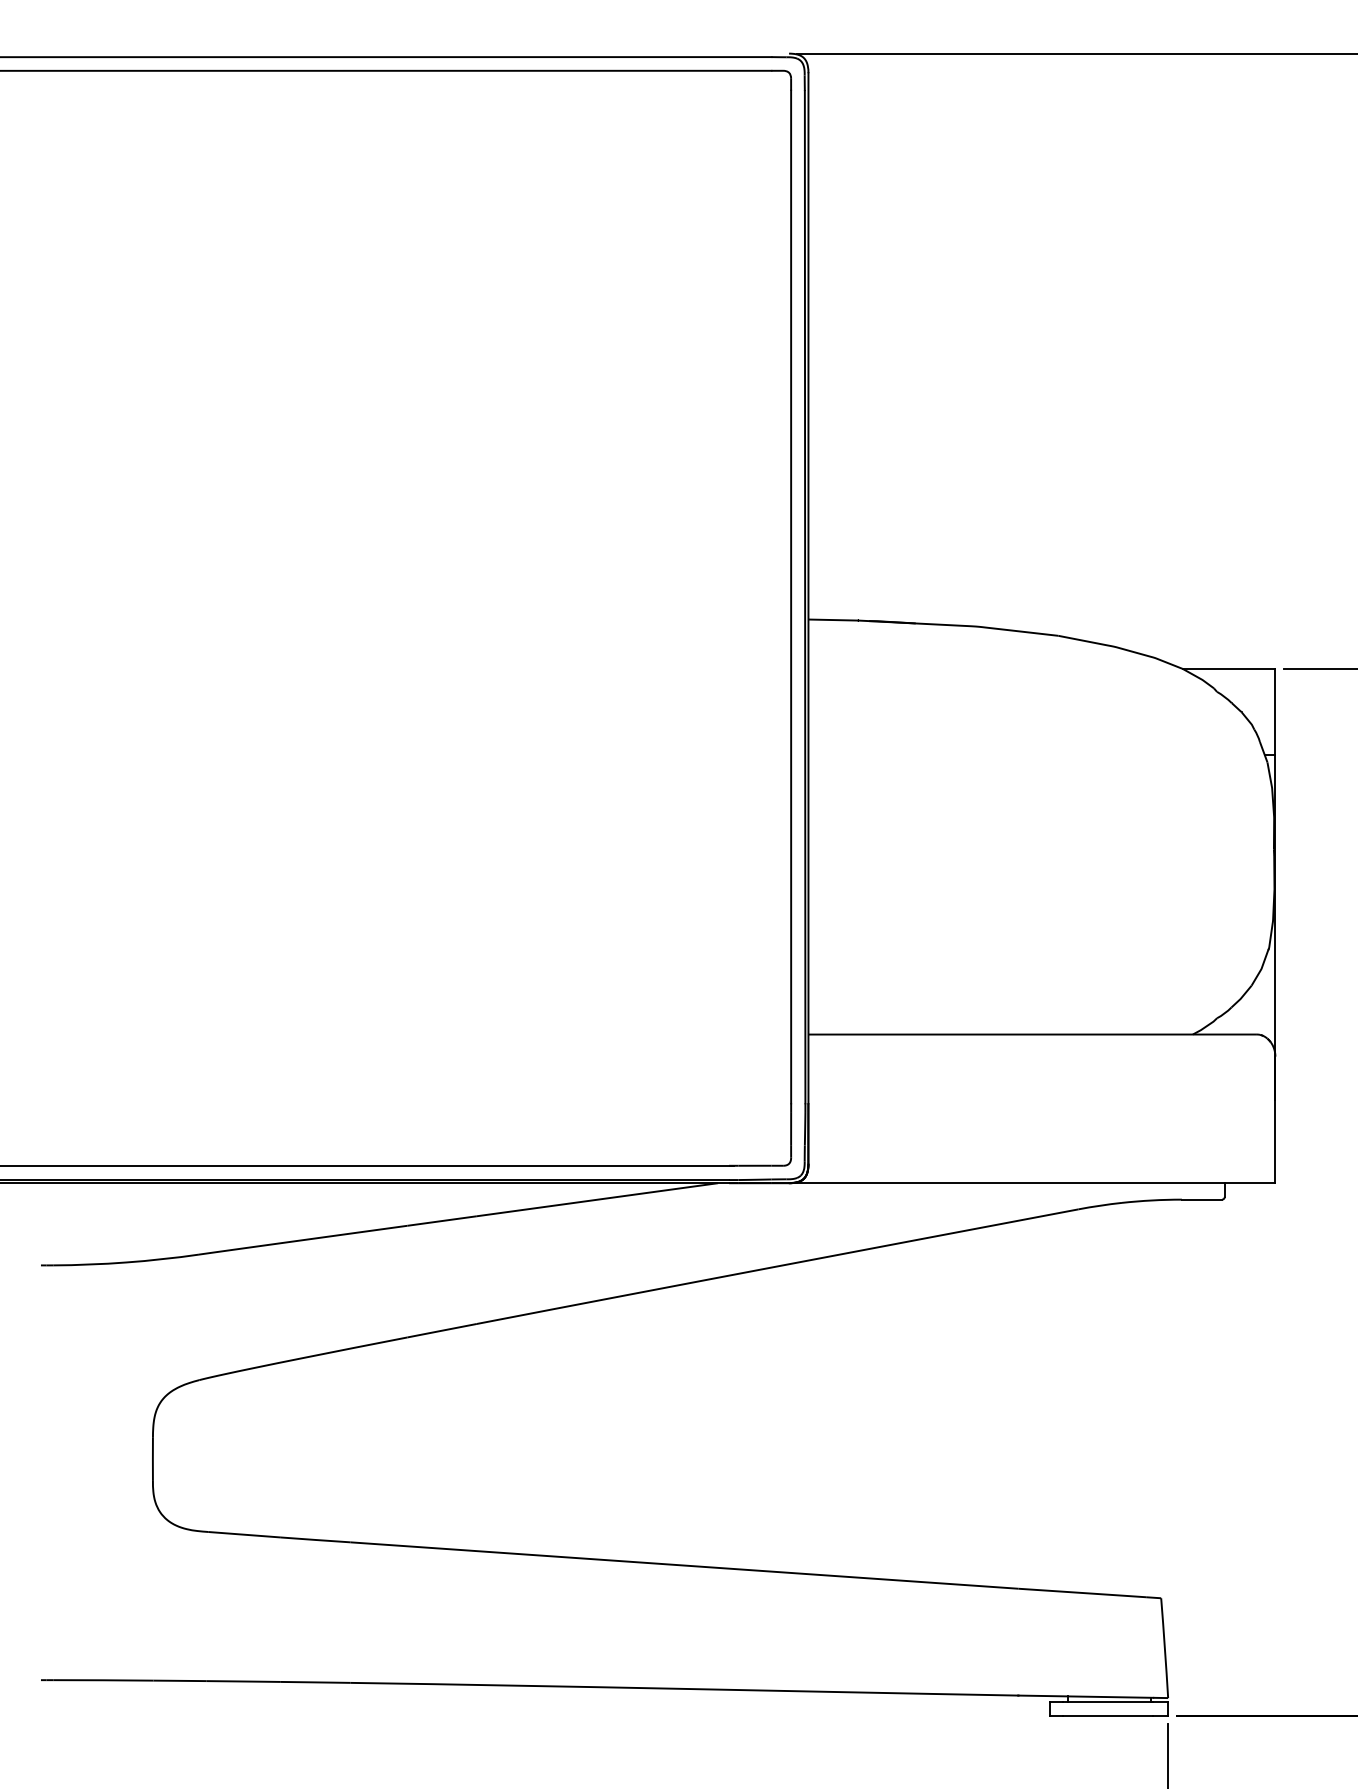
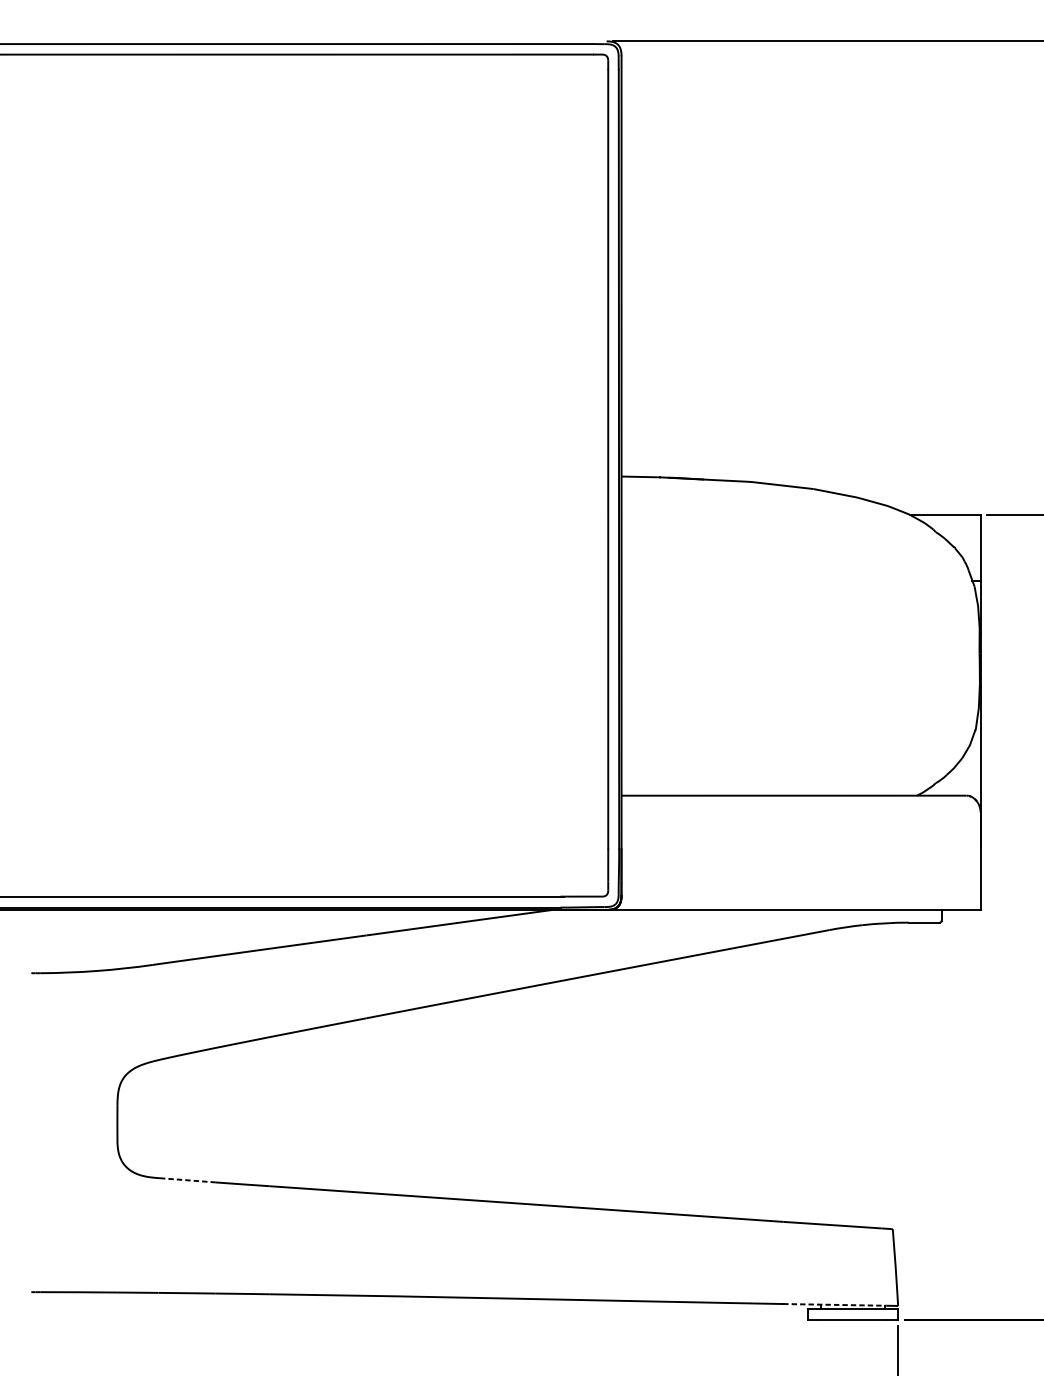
line: (245, 1534) -> (188, 1180), solid -> dashed
line: (1086, 1696) -> (835, 1304), solid -> dashed

